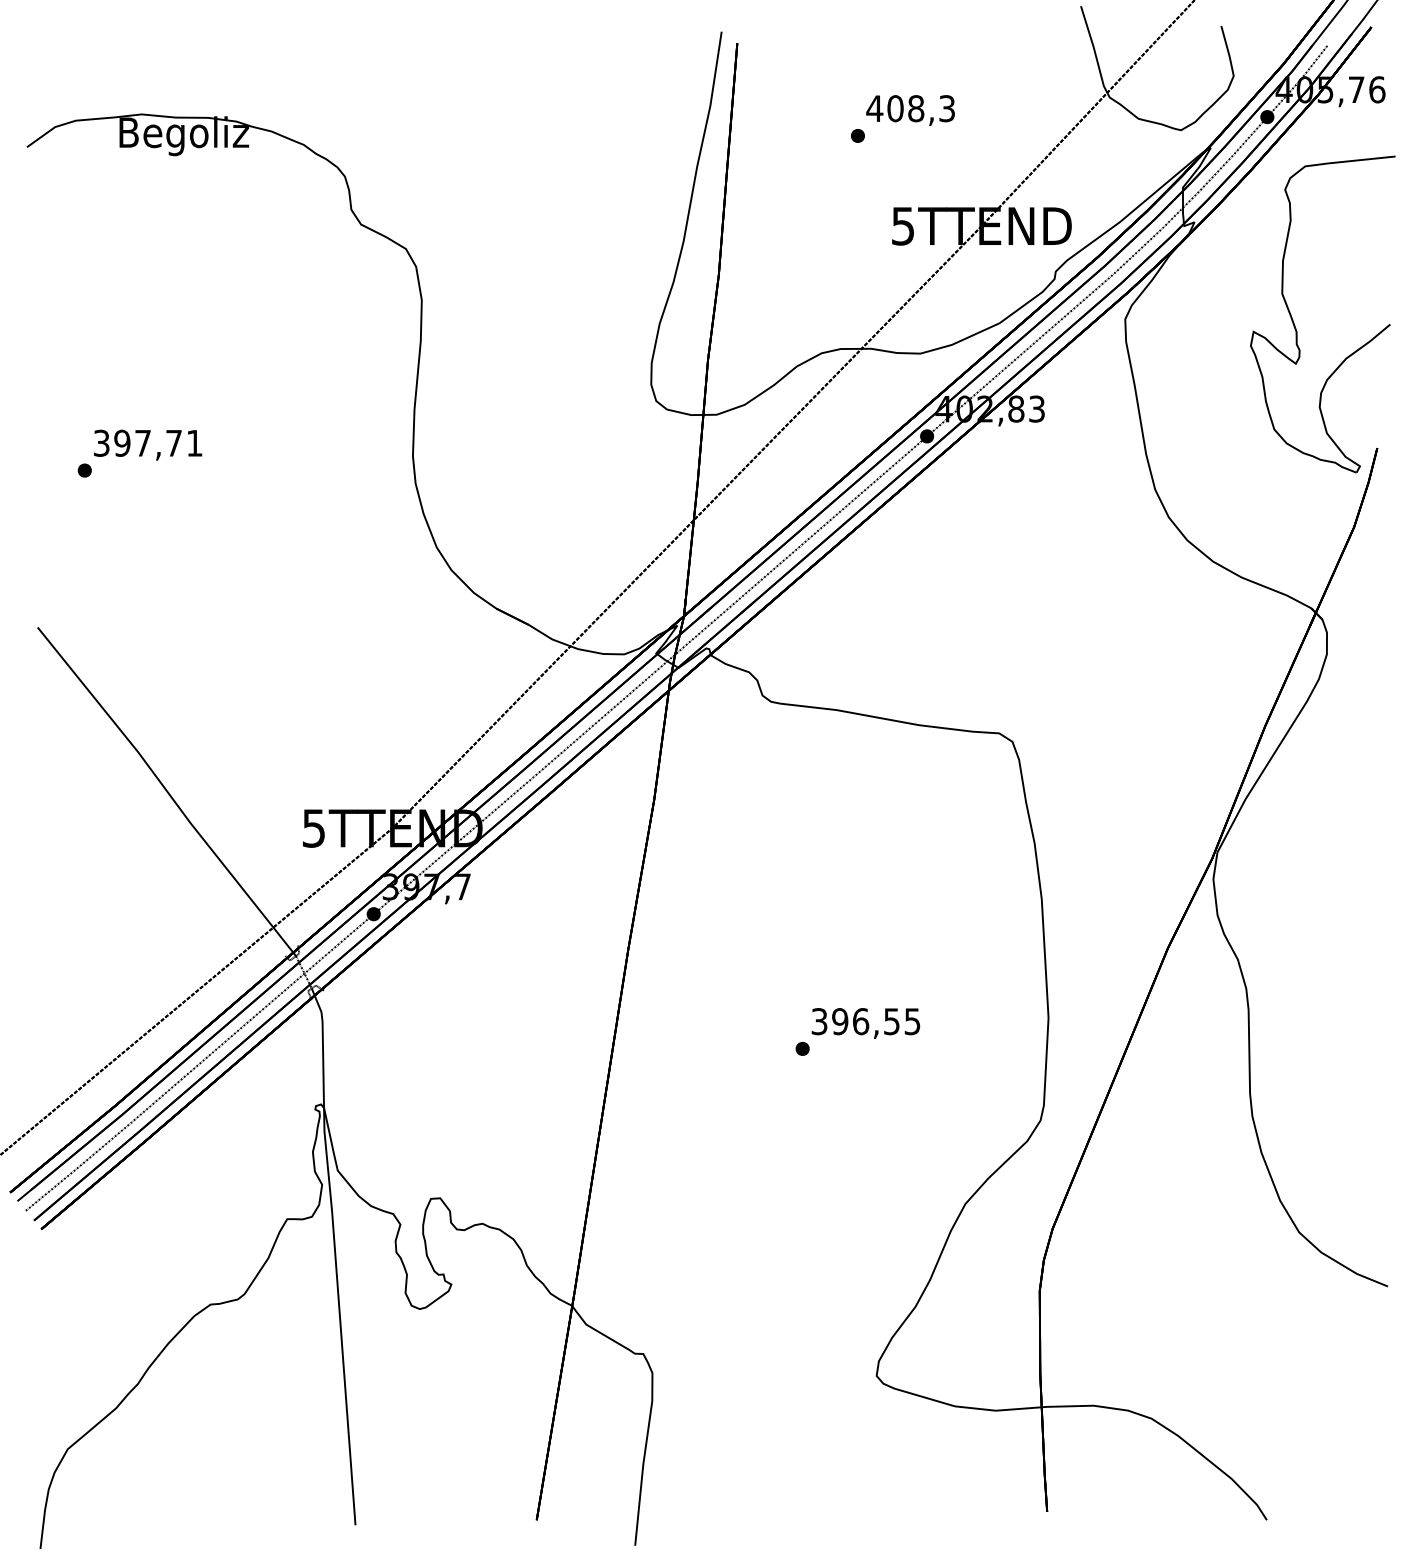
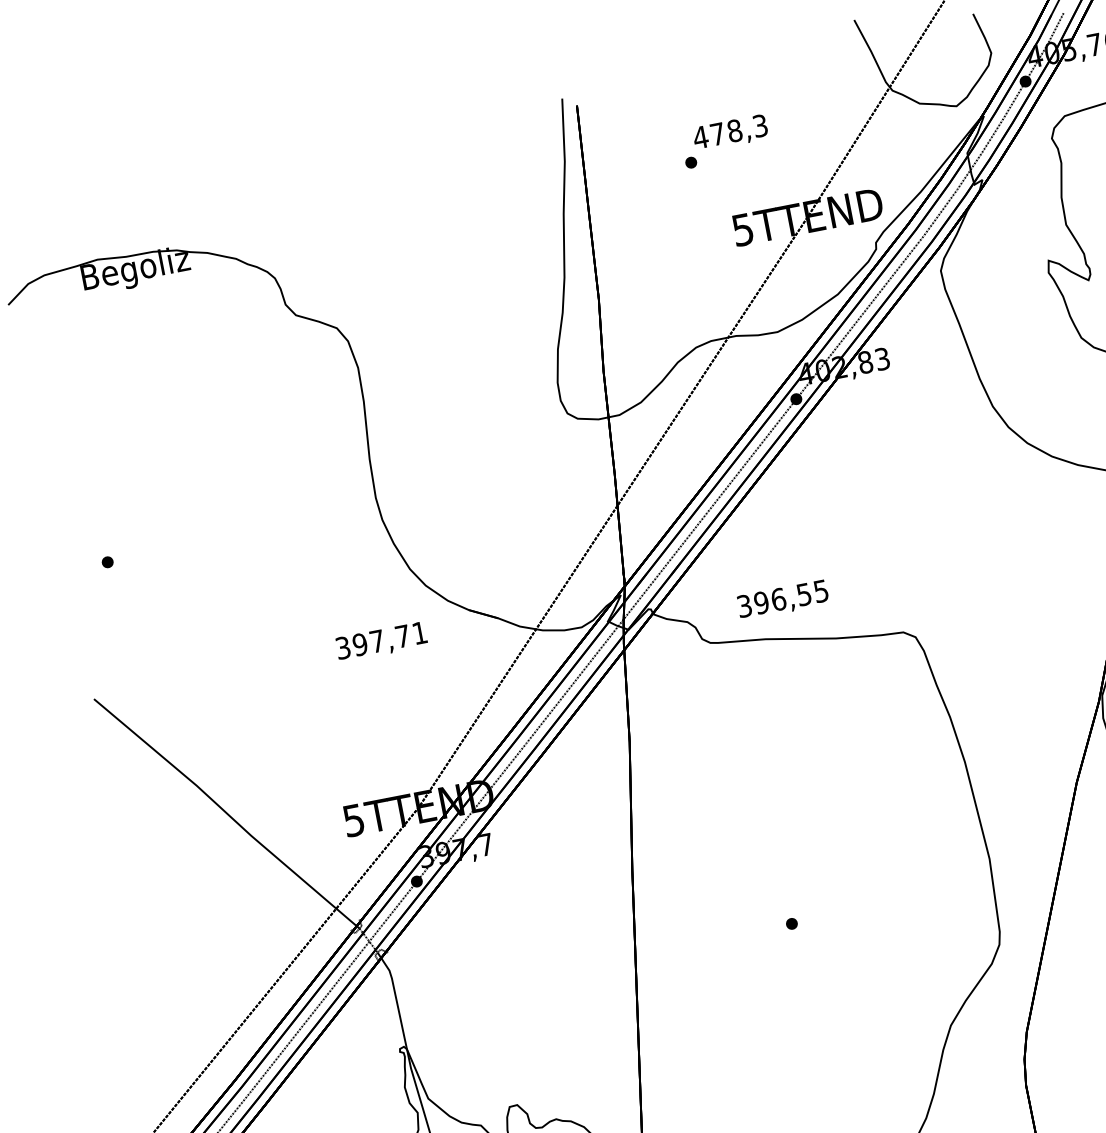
text: (895, 108) -> (717, 134), 408,3 -> 478,3
text: (148, 444) -> (381, 641), moved
text: (865, 1023) -> (782, 600), moved

